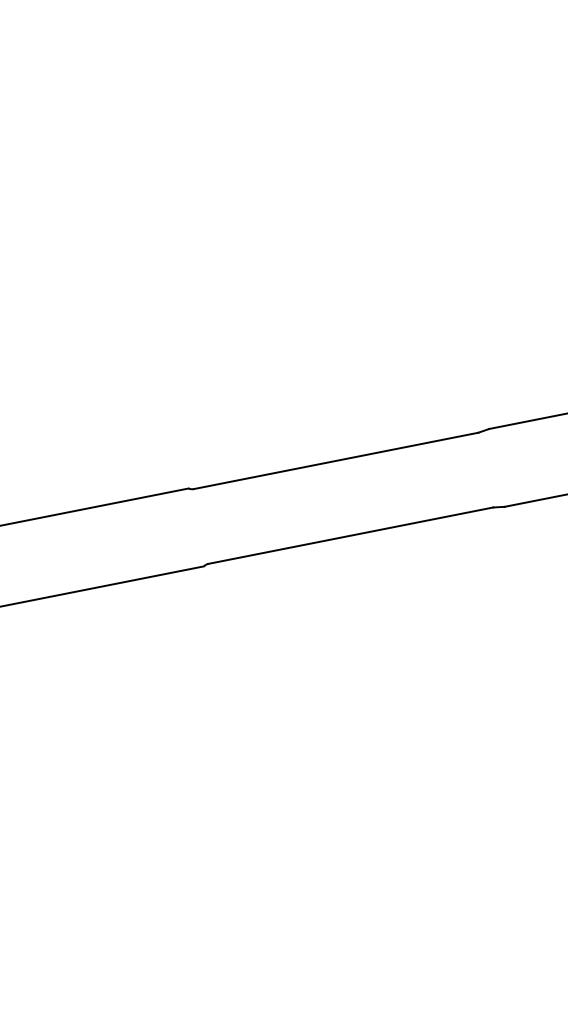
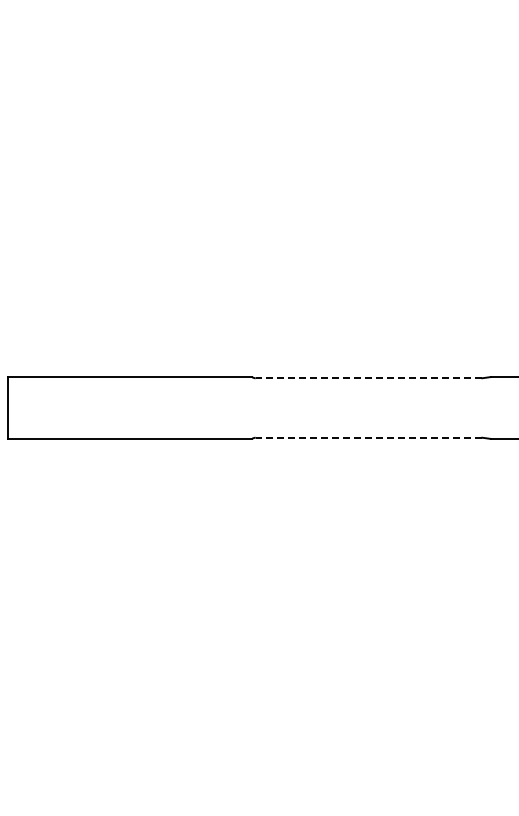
line: (335, 461) -> (368, 378), solid -> dashed
line: (350, 535) -> (368, 437), solid -> dashed

